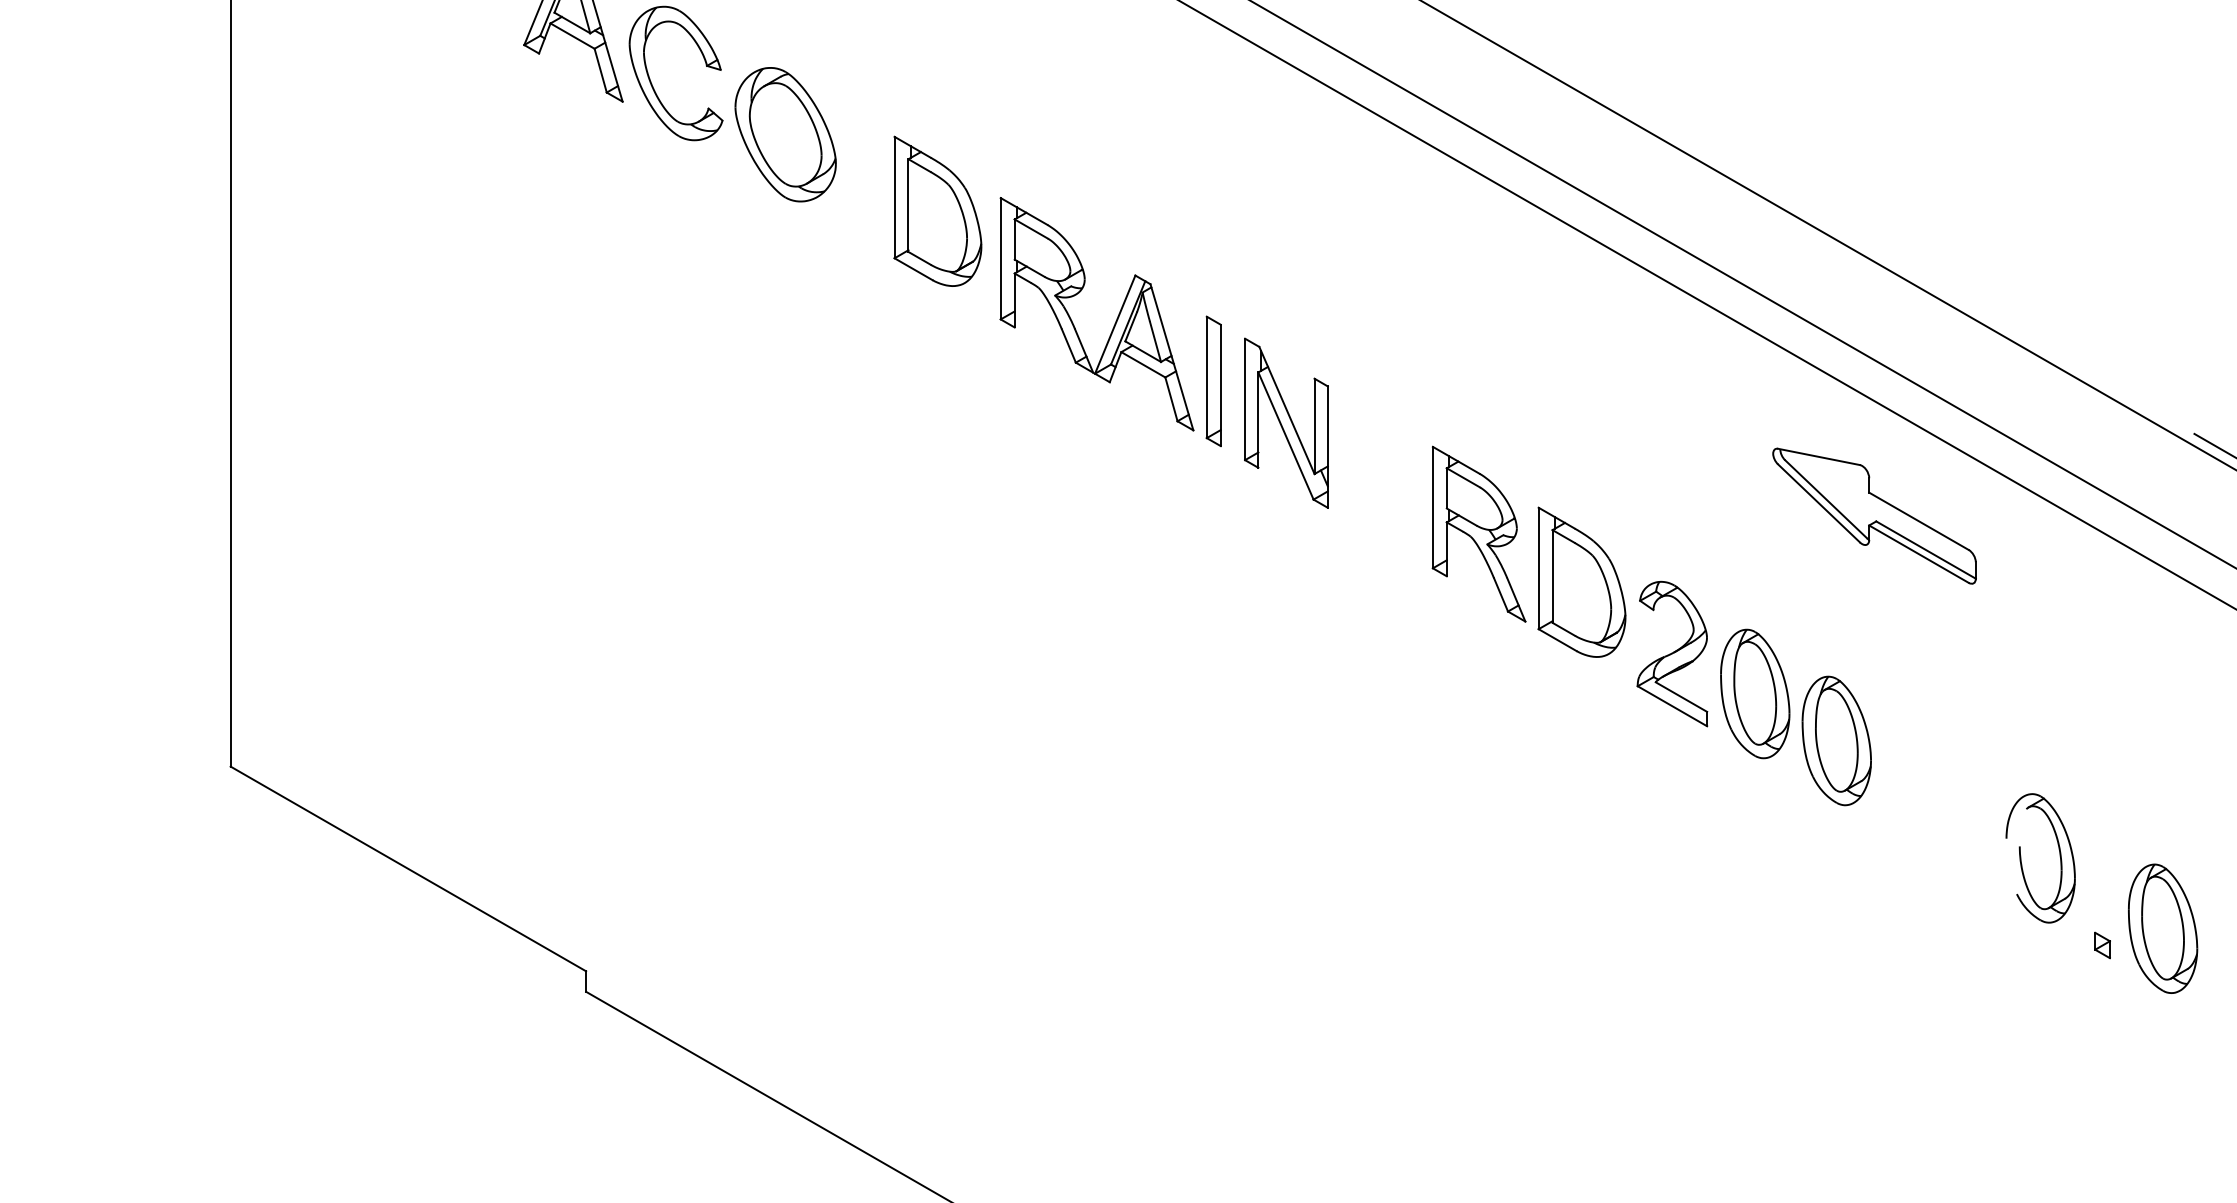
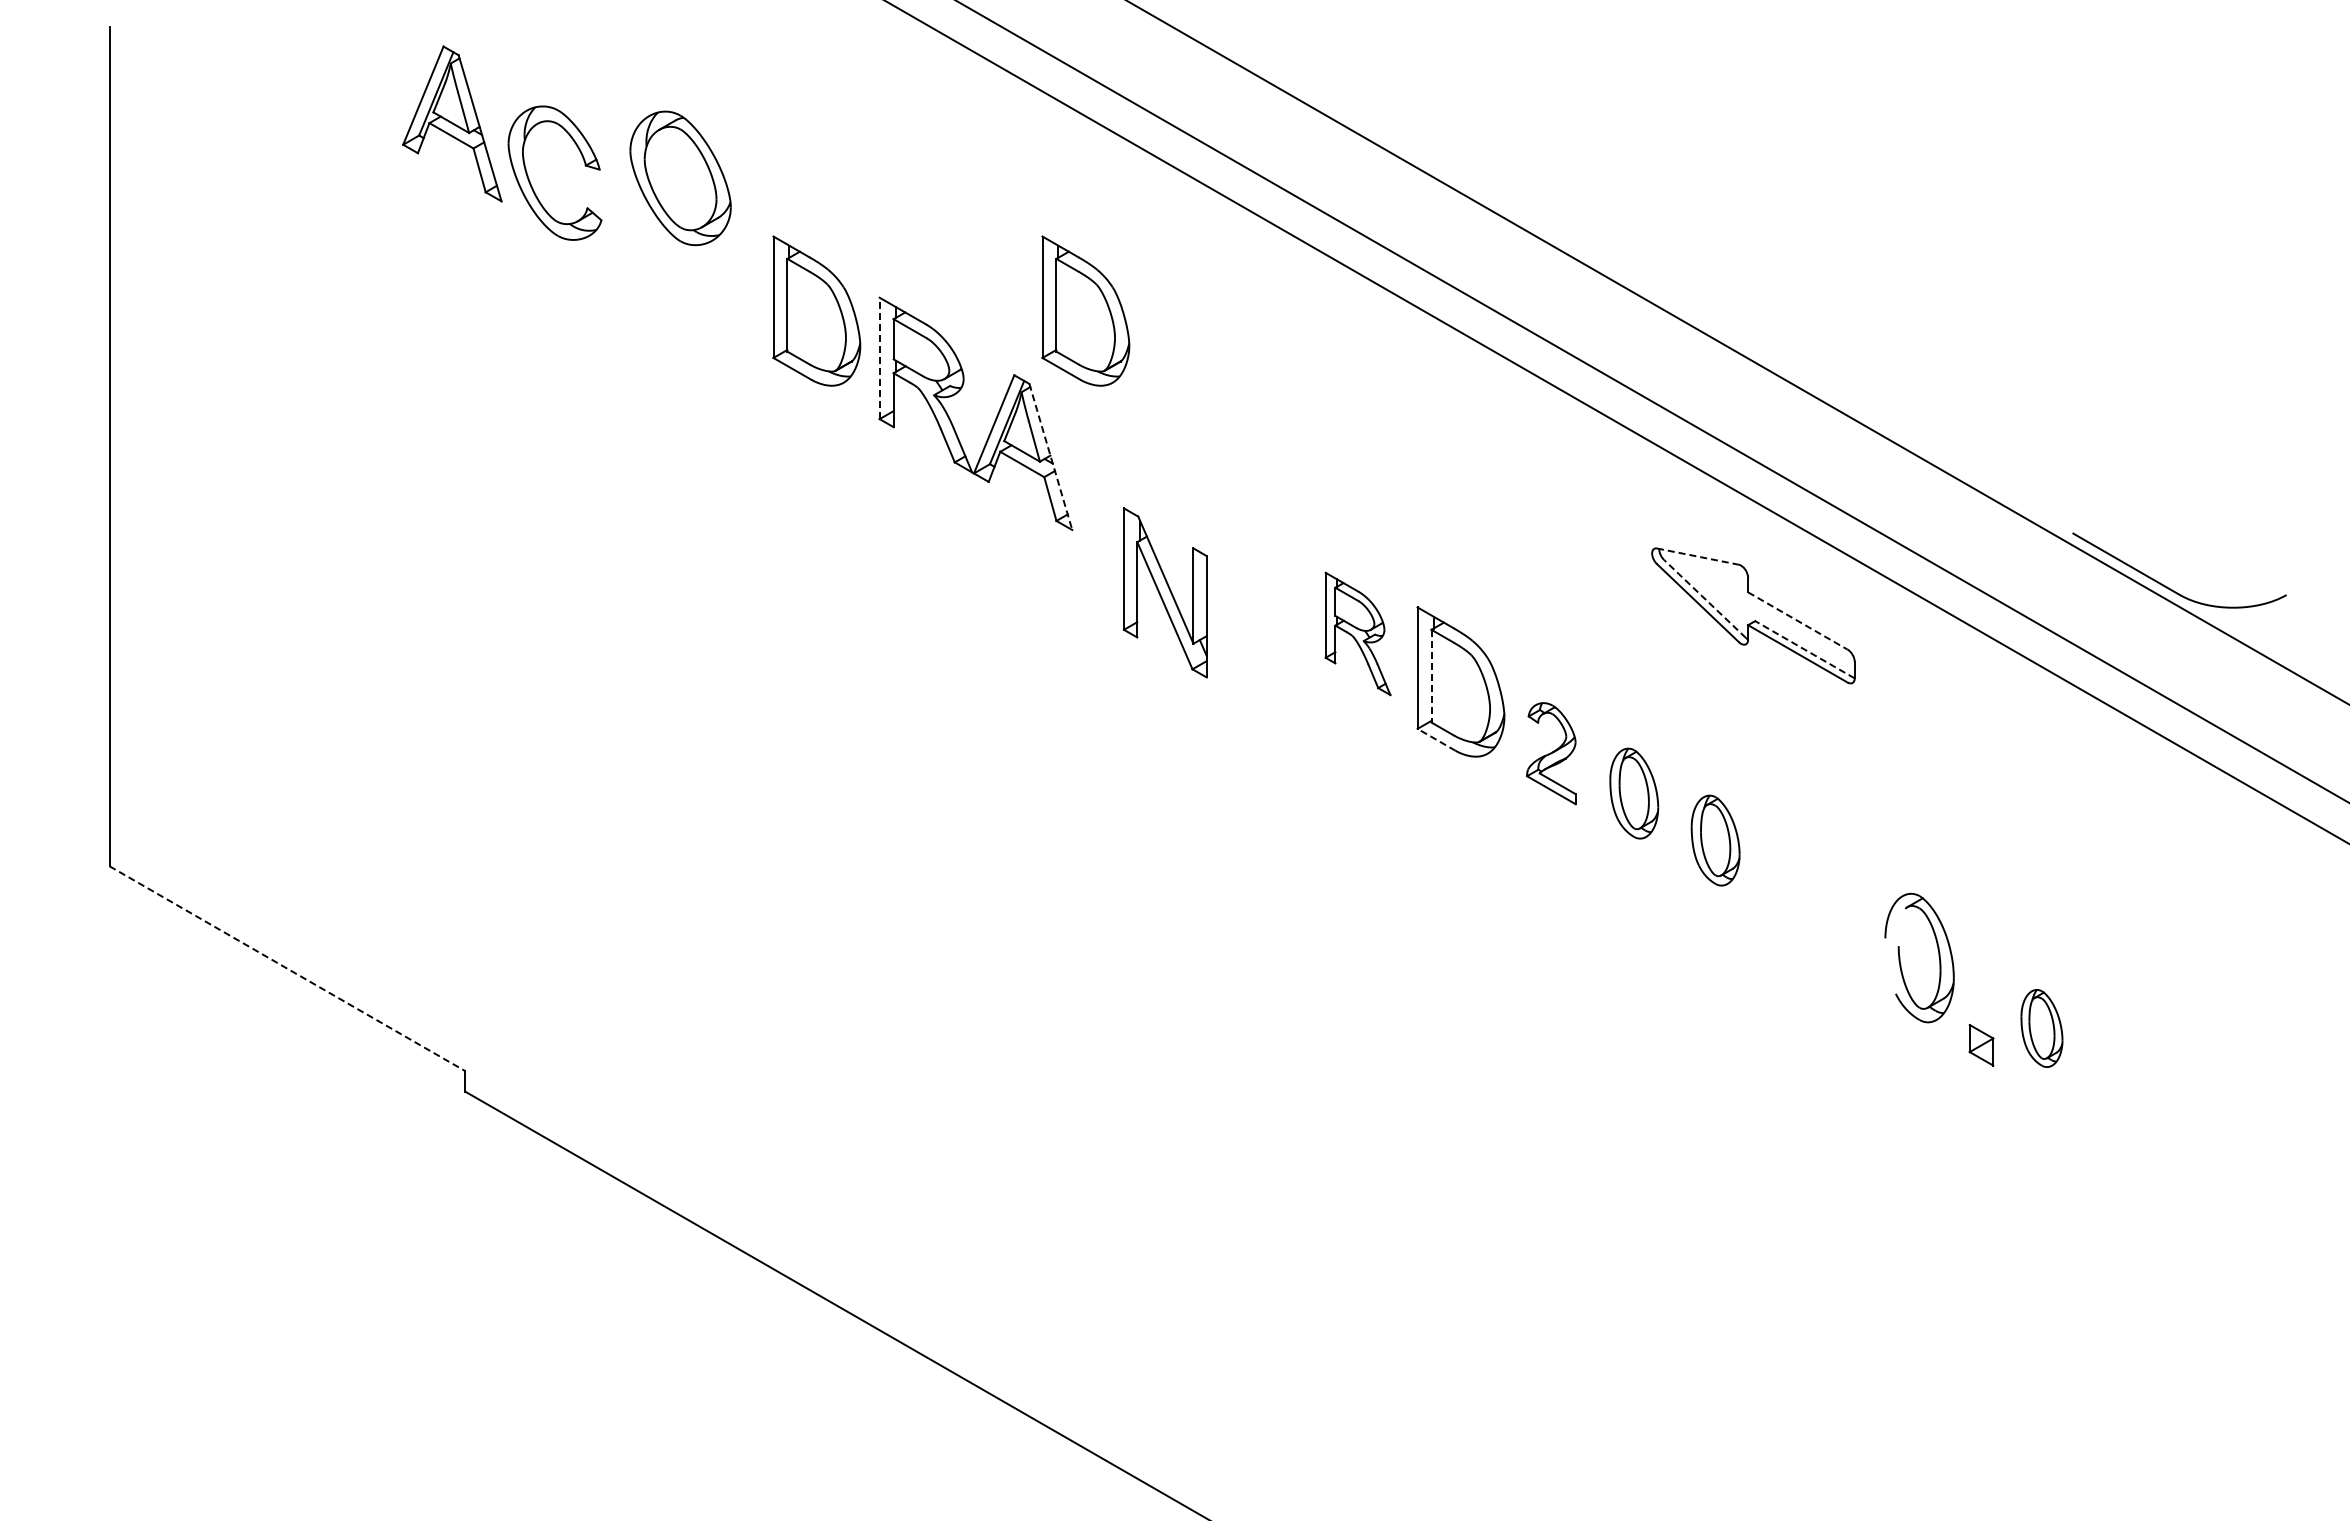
part: (785, 134) -> (680, 178), moved
part: (1206, 210) -> (1085, 310), added
line: (1000, 258) -> (879, 358), solid -> dashed
line: (1172, 357) -> (1051, 457), solid -> dashed
part: (1213, 380) -> (1092, 480), removed
part: (1285, 422) -> (1164, 592), moved
line: (1818, 456) -> (1697, 556), solid -> dashed
line: (1825, 498) -> (1704, 598), solid -> dashed
line: (1919, 521) -> (1798, 621), solid -> dashed
part: (1478, 533) -> (1357, 633), size x0.7
line: (1925, 549) -> (1804, 649), solid -> dashed
line: (1552, 576) -> (1431, 676), solid -> dashed
line: (1557, 639) -> (1436, 739), solid -> dashed
part: (1672, 653) -> (1551, 753), size x0.7
part: (1755, 693) -> (1634, 793), size x0.7
part: (1836, 740) -> (1715, 840), size x0.7
line: (408, 868) -> (287, 968), solid -> dashed
part: (2162, 928) -> (2041, 1028), size x0.6
part: (2102, 944) -> (1981, 1044), size x1.6

